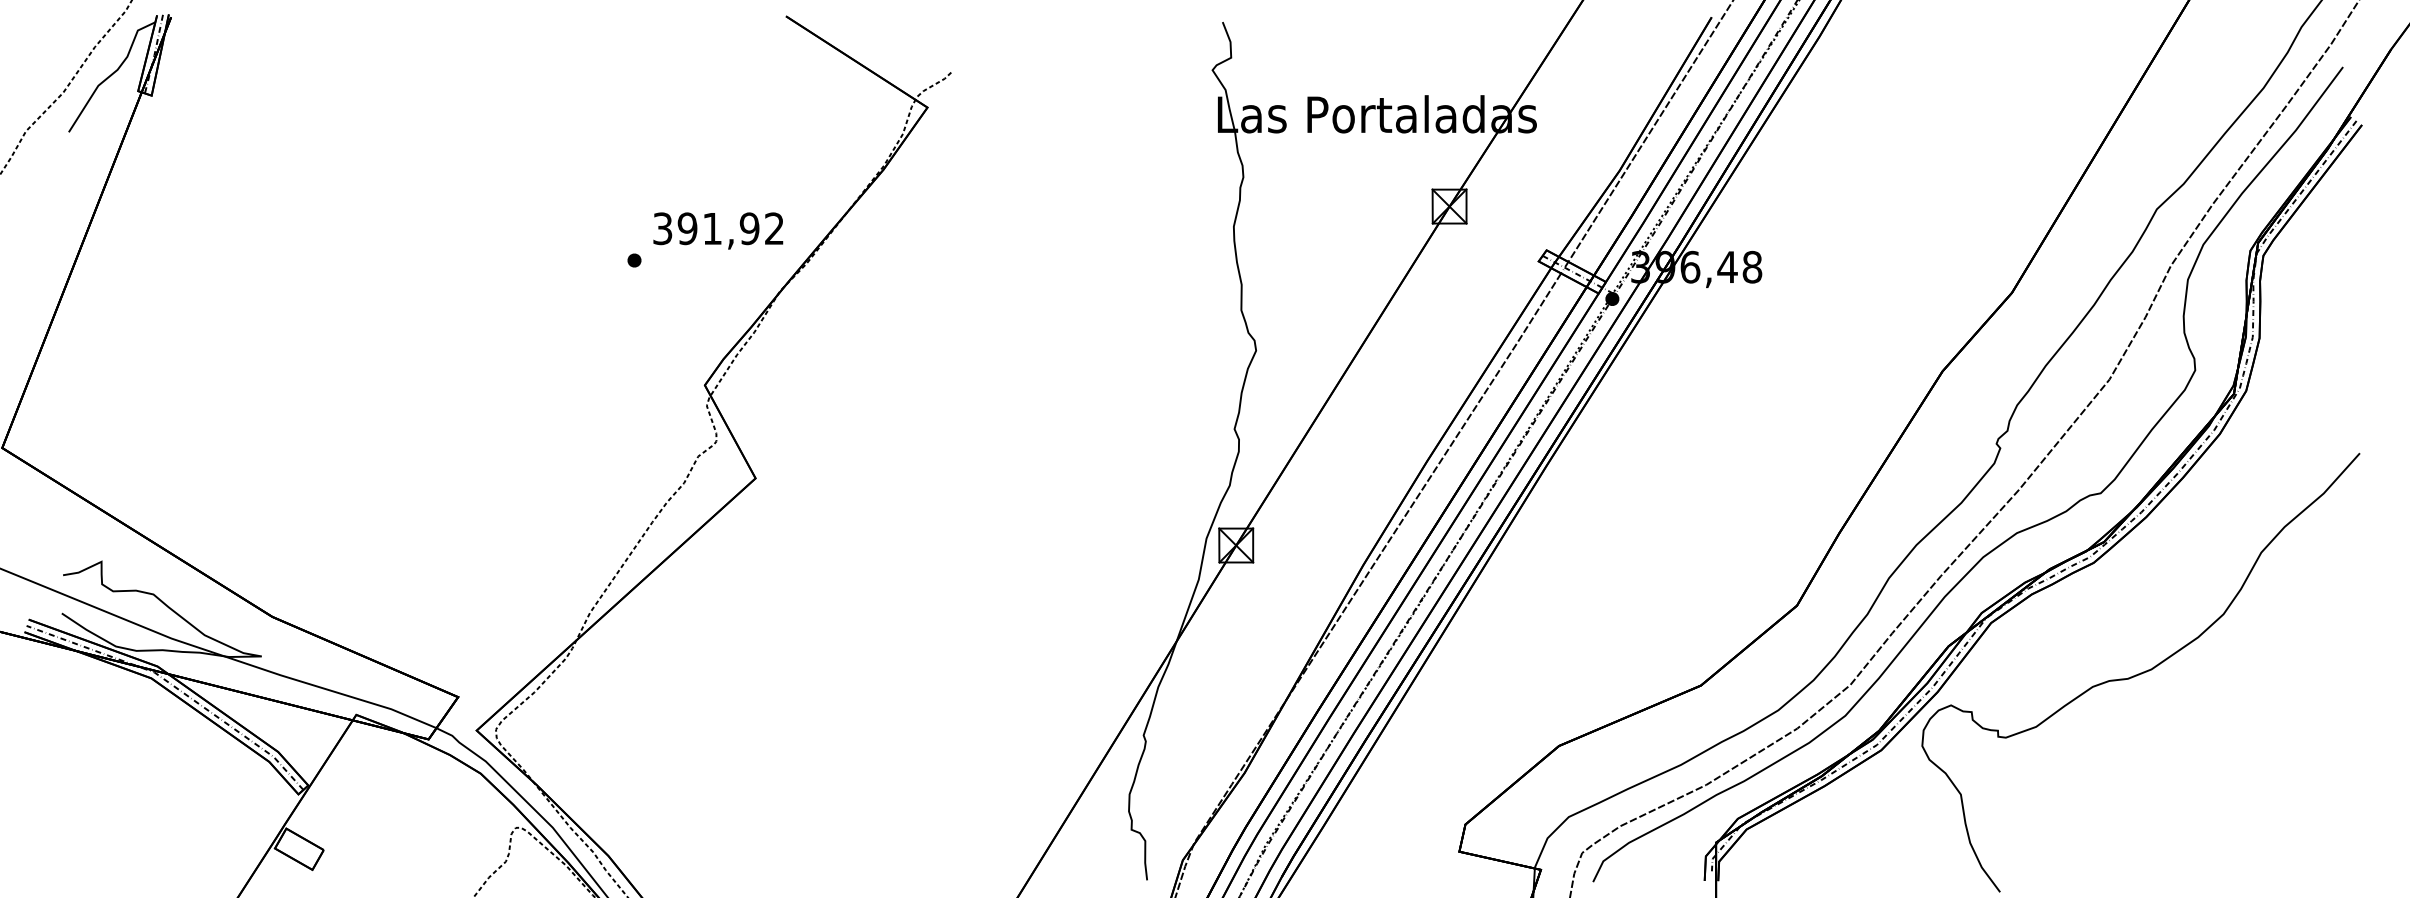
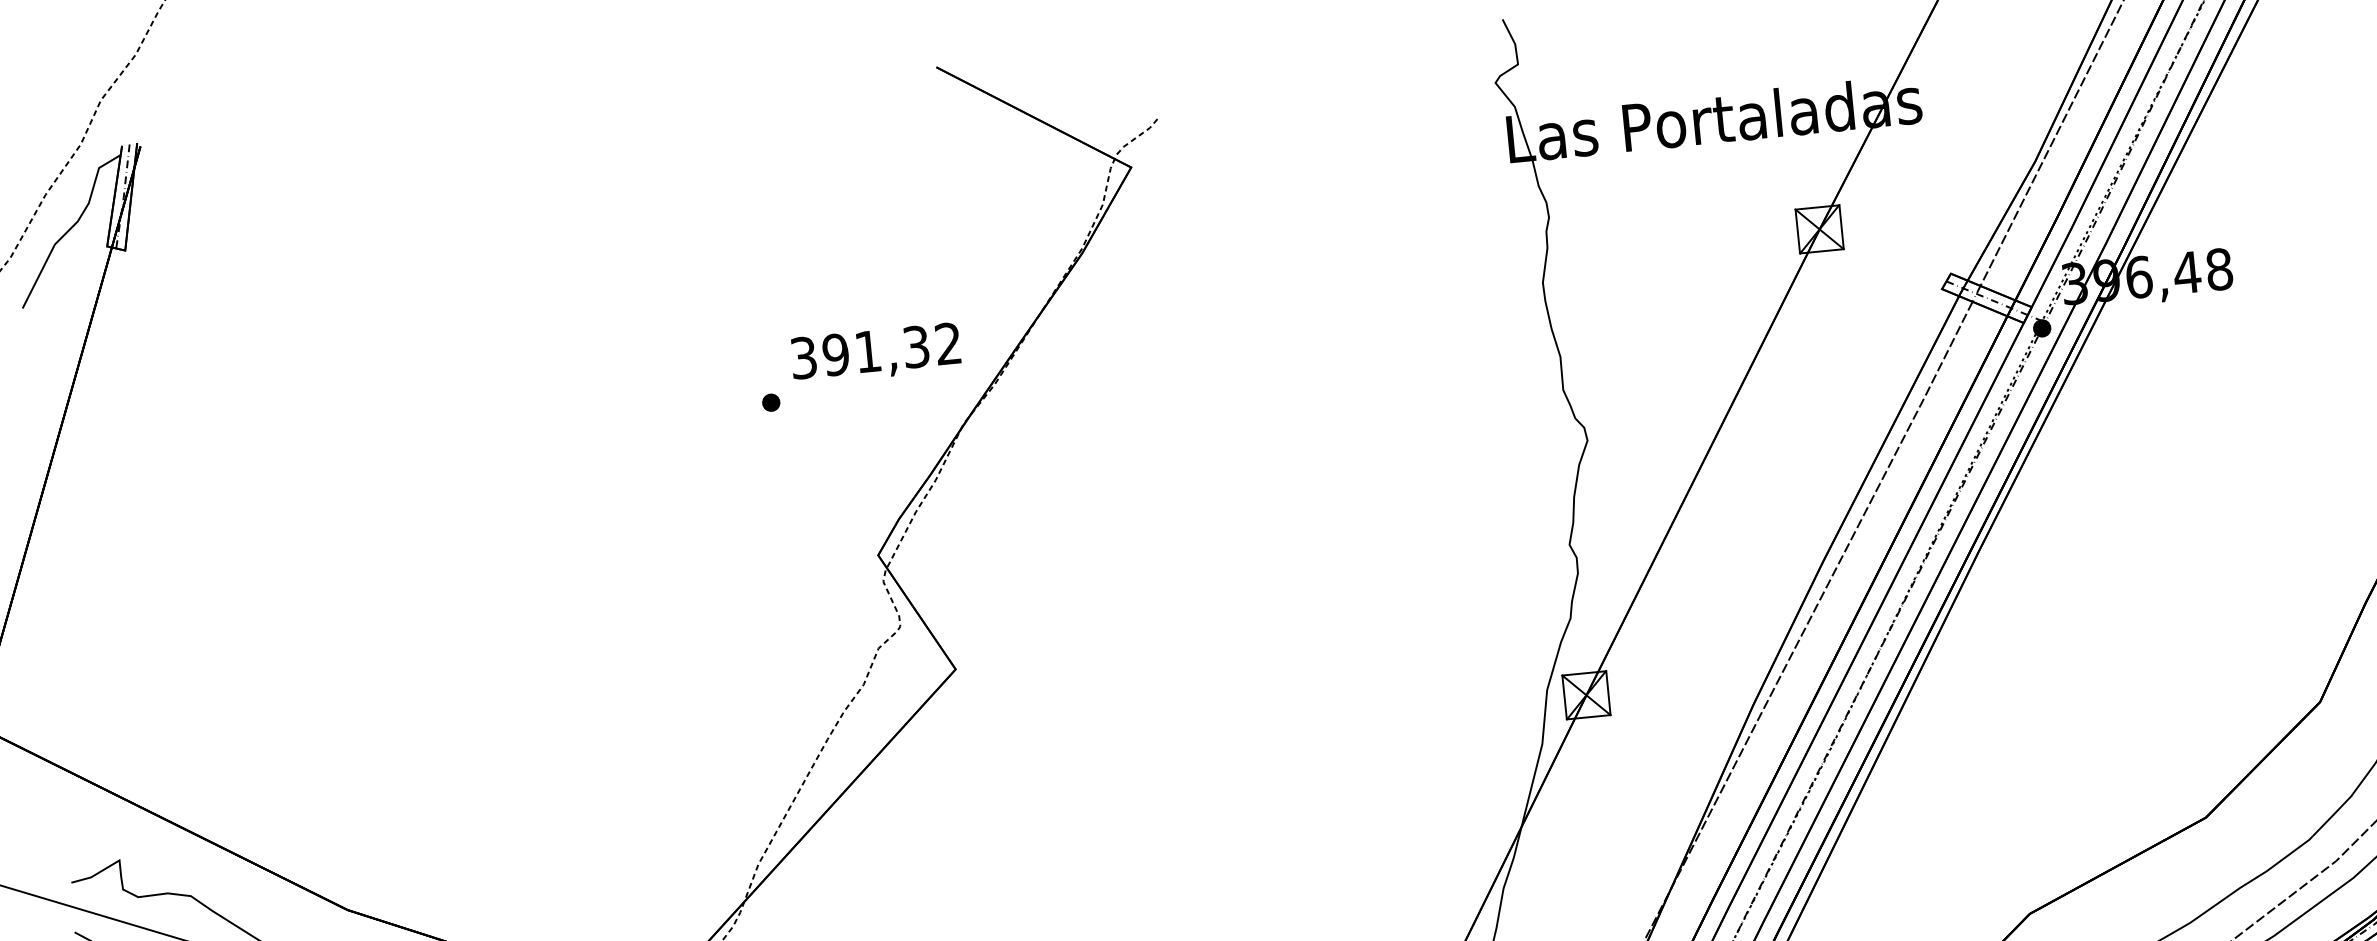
text: (749, 228) -> (916, 346), 391,92 -> 391,32

